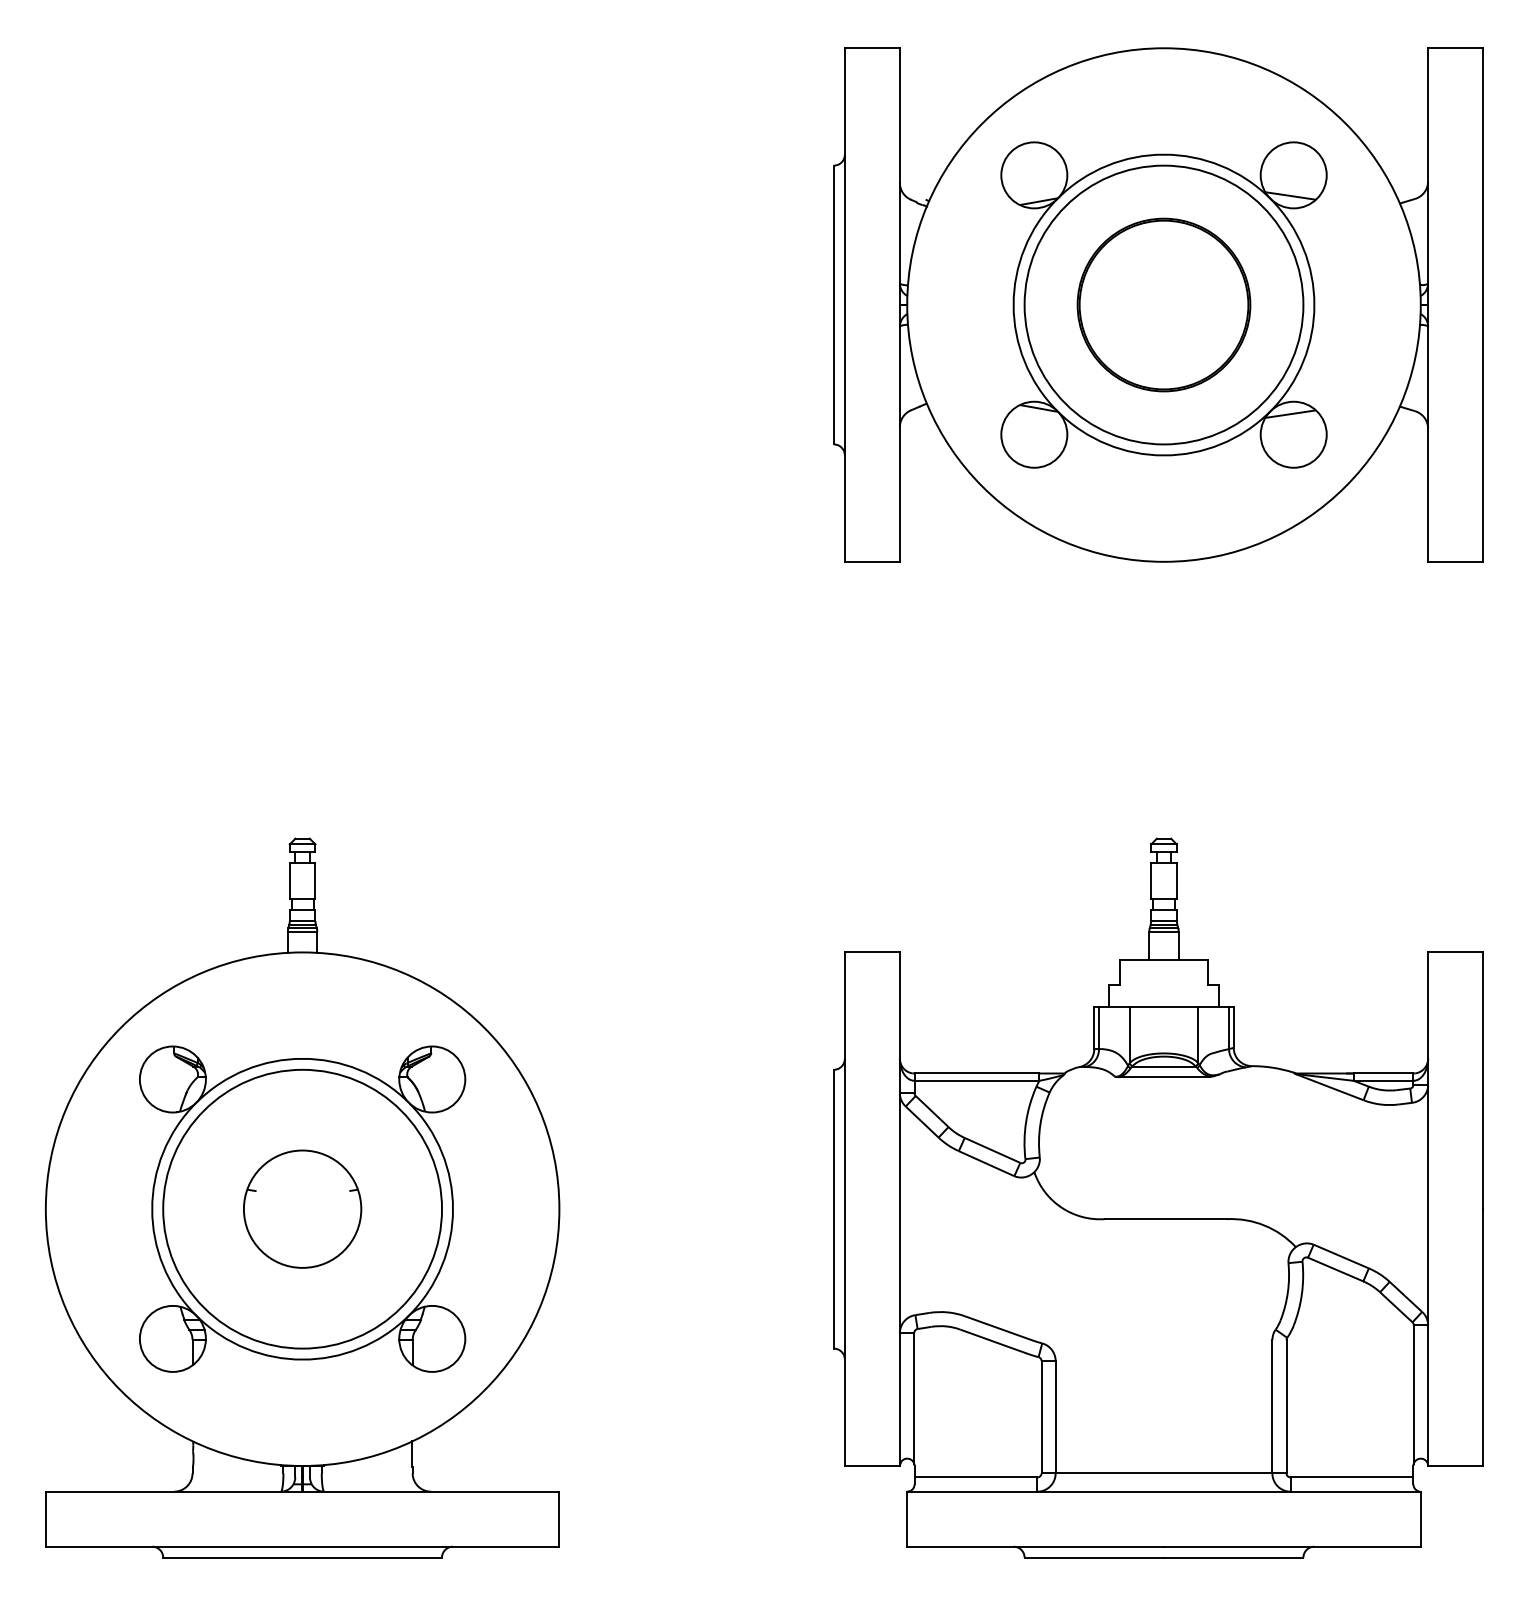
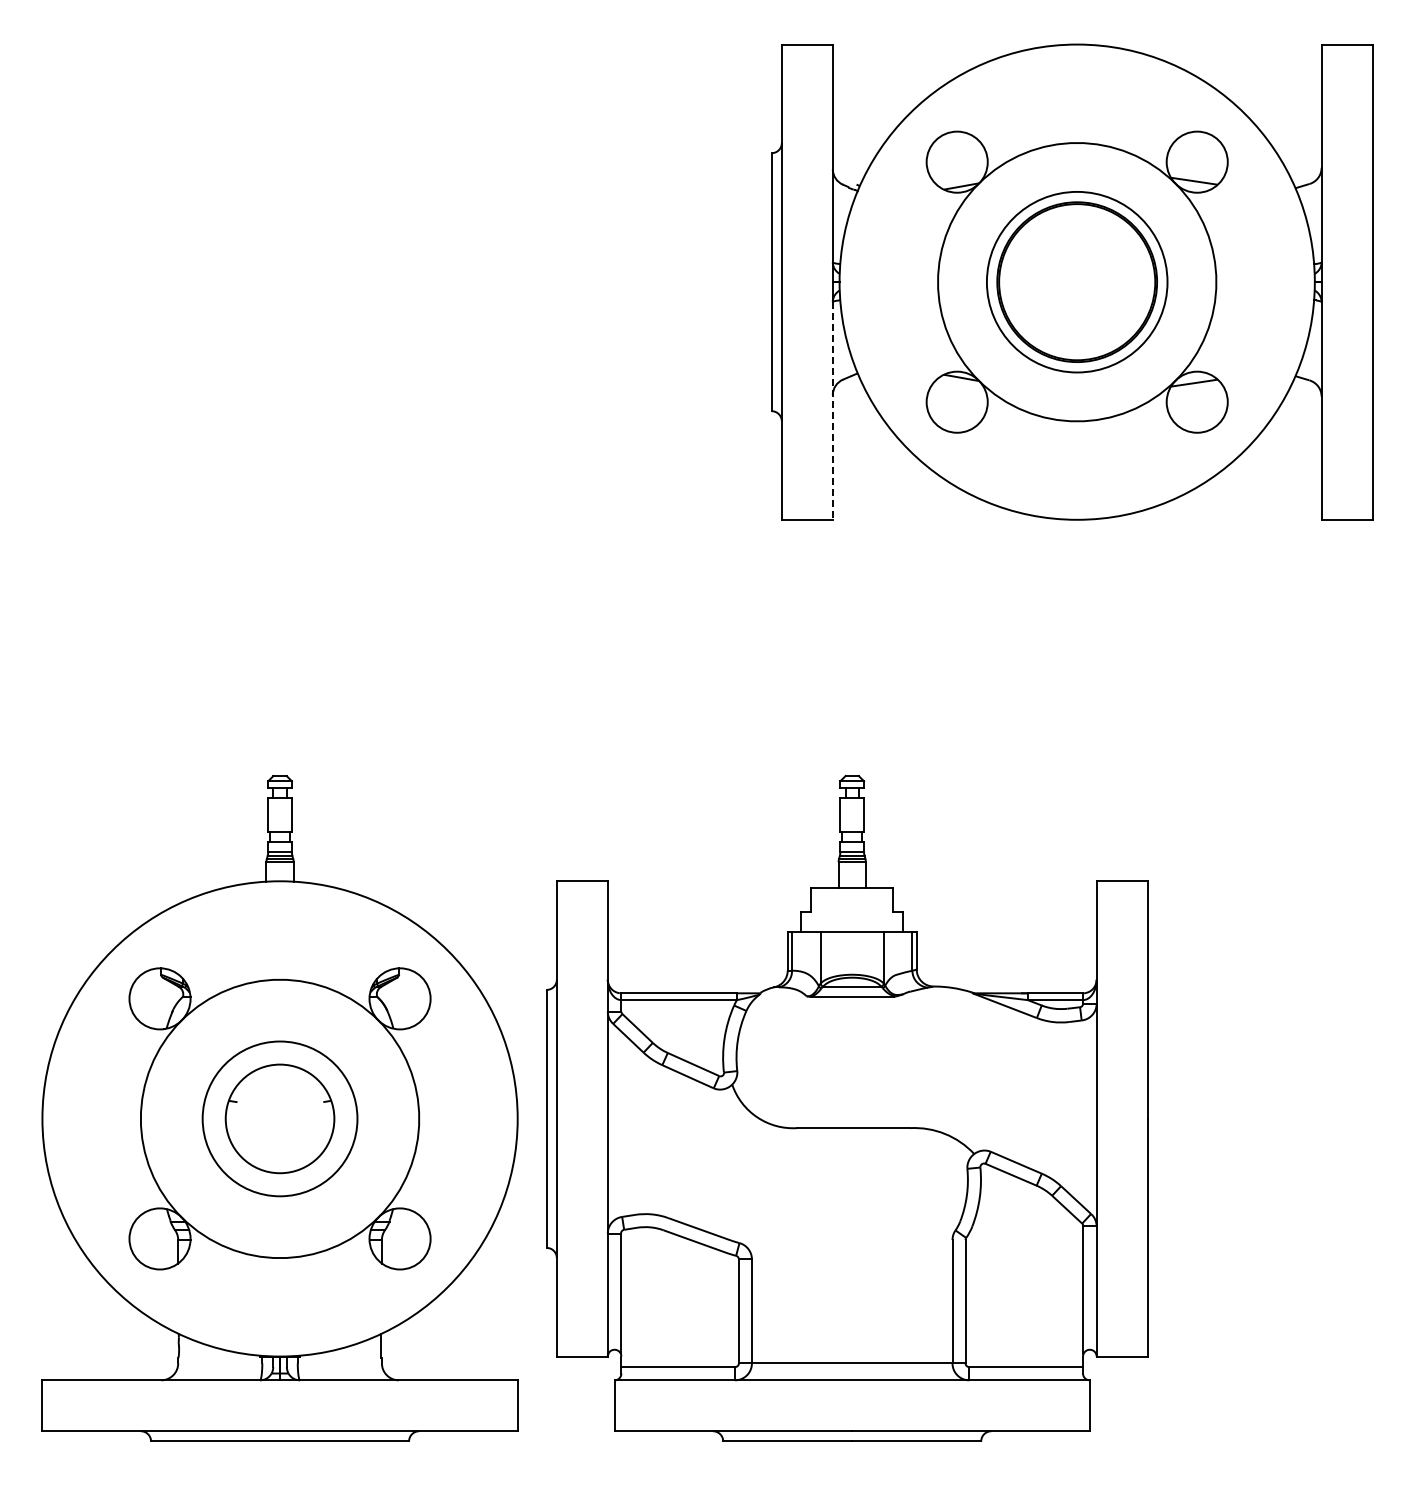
circle: (1164, 305) -> (1077, 282), size x0.7
line: (899, 444) -> (832, 411), solid -> dashed
part: (1158, 1197) -> (847, 1108), moved
circle: (303, 1208) -> (280, 1118), size x0.6

